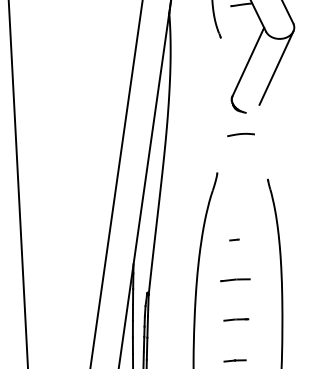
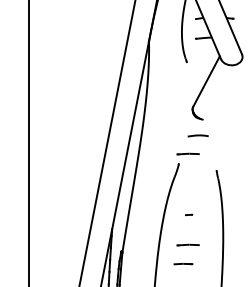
line: (276, 68) -> (227, 87), removed
line: (228, 158) -> (187, 153), added
line: (236, 320) -> (183, 264), moved

